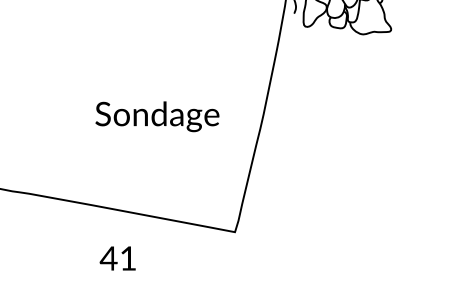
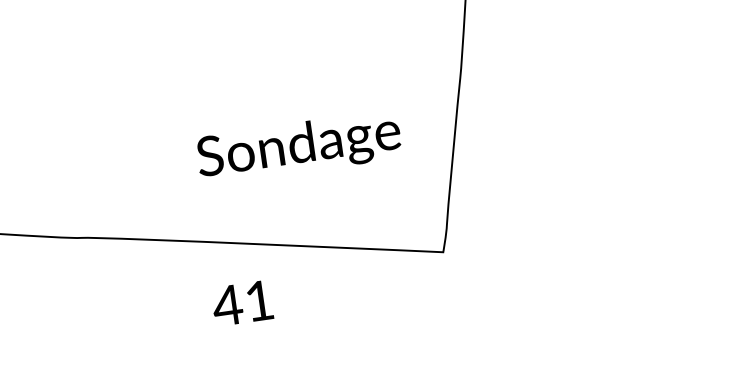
text: (157, 116) -> (299, 147), moved
text: (117, 258) -> (241, 303), moved

